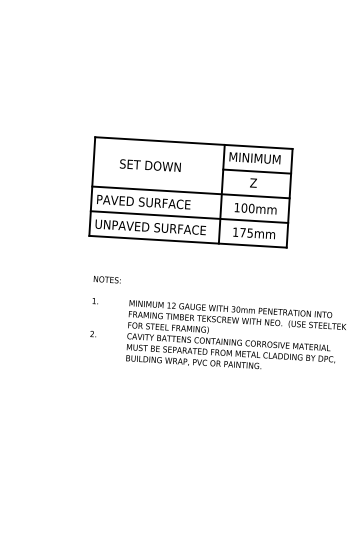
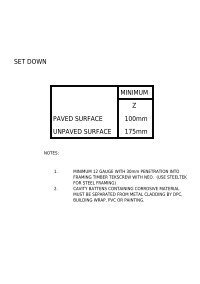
text: (149, 165) -> (29, 61), moved
line: (189, 193) -> (101, 112), removed
line: (188, 216) -> (101, 124), removed
text: (107, 278) -> (51, 152), moved

